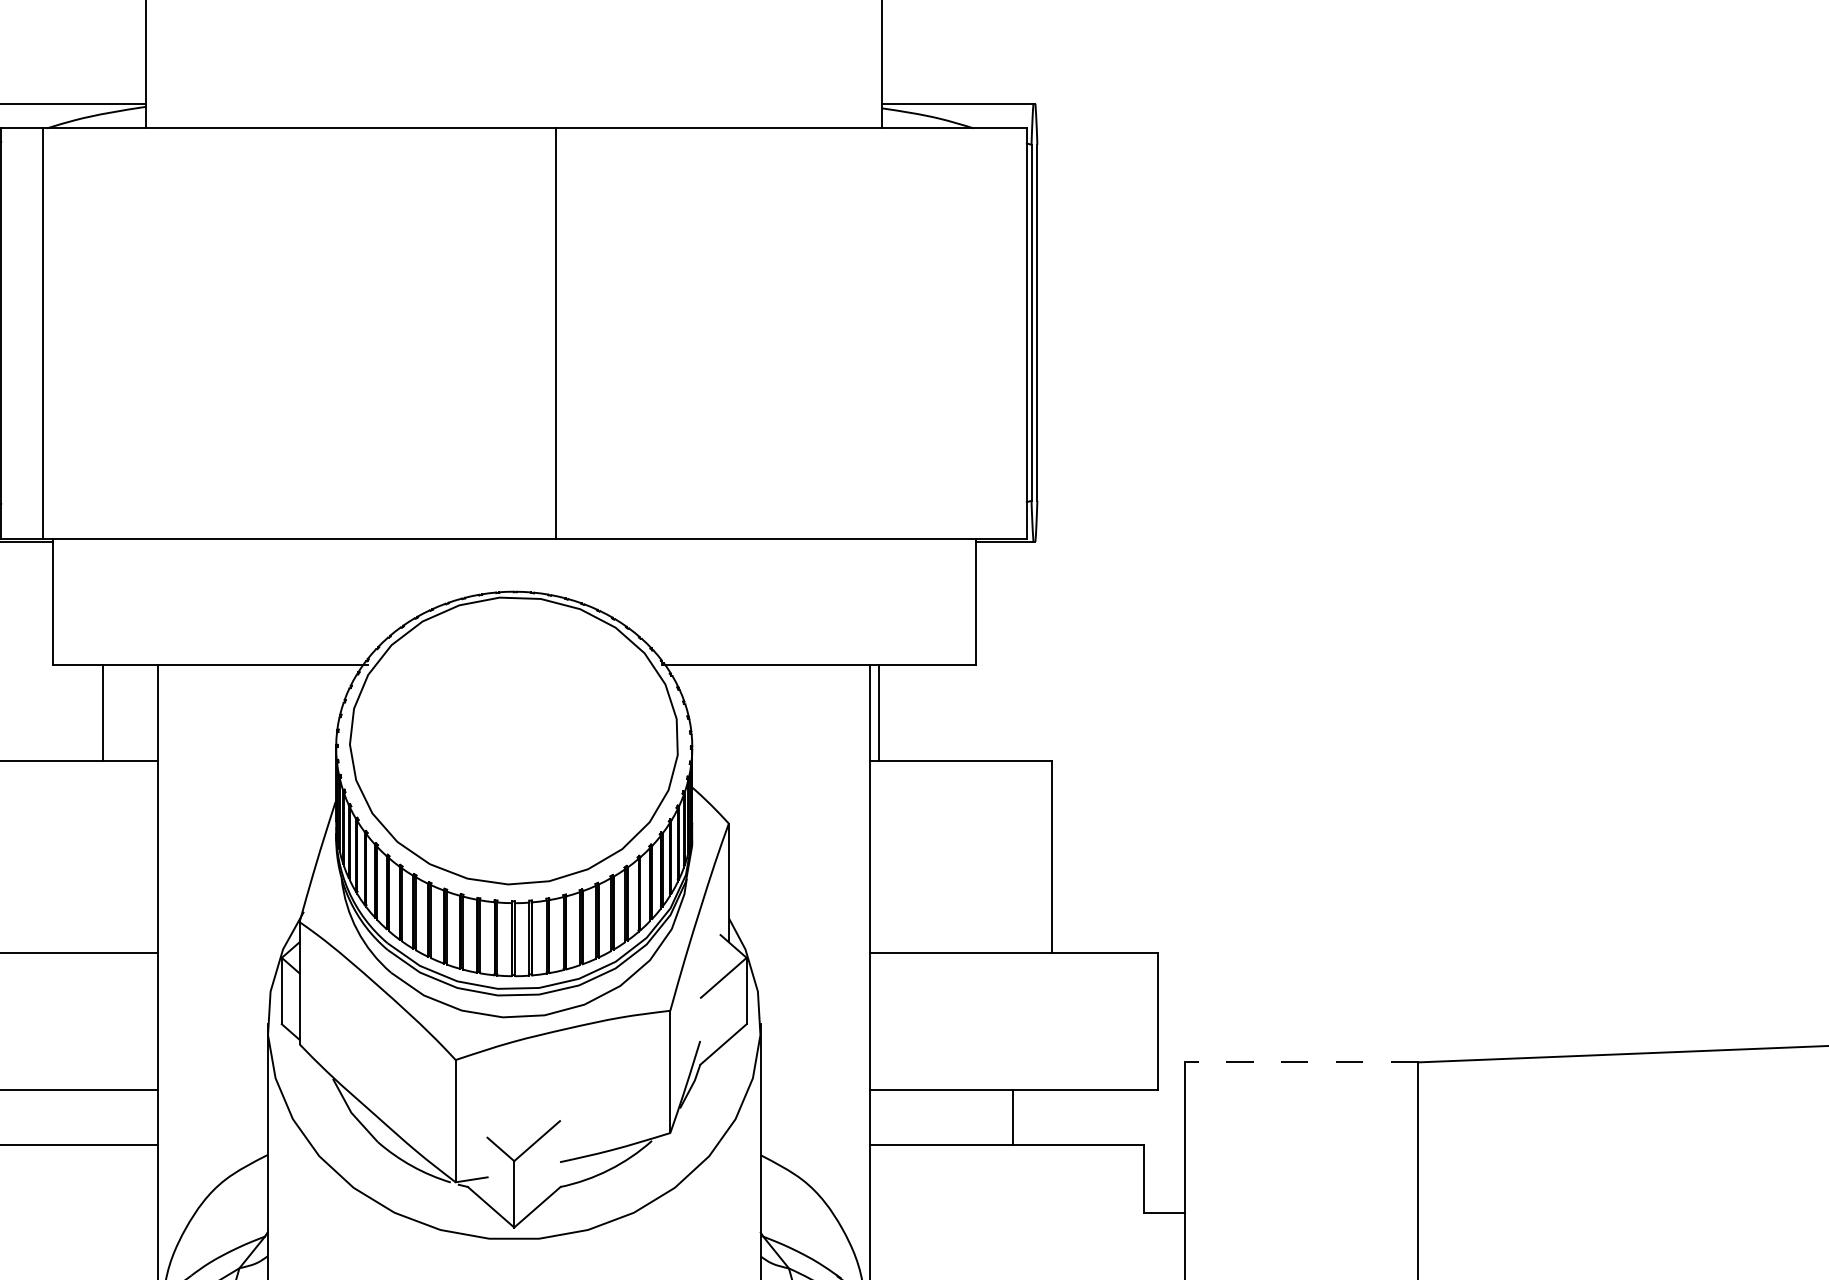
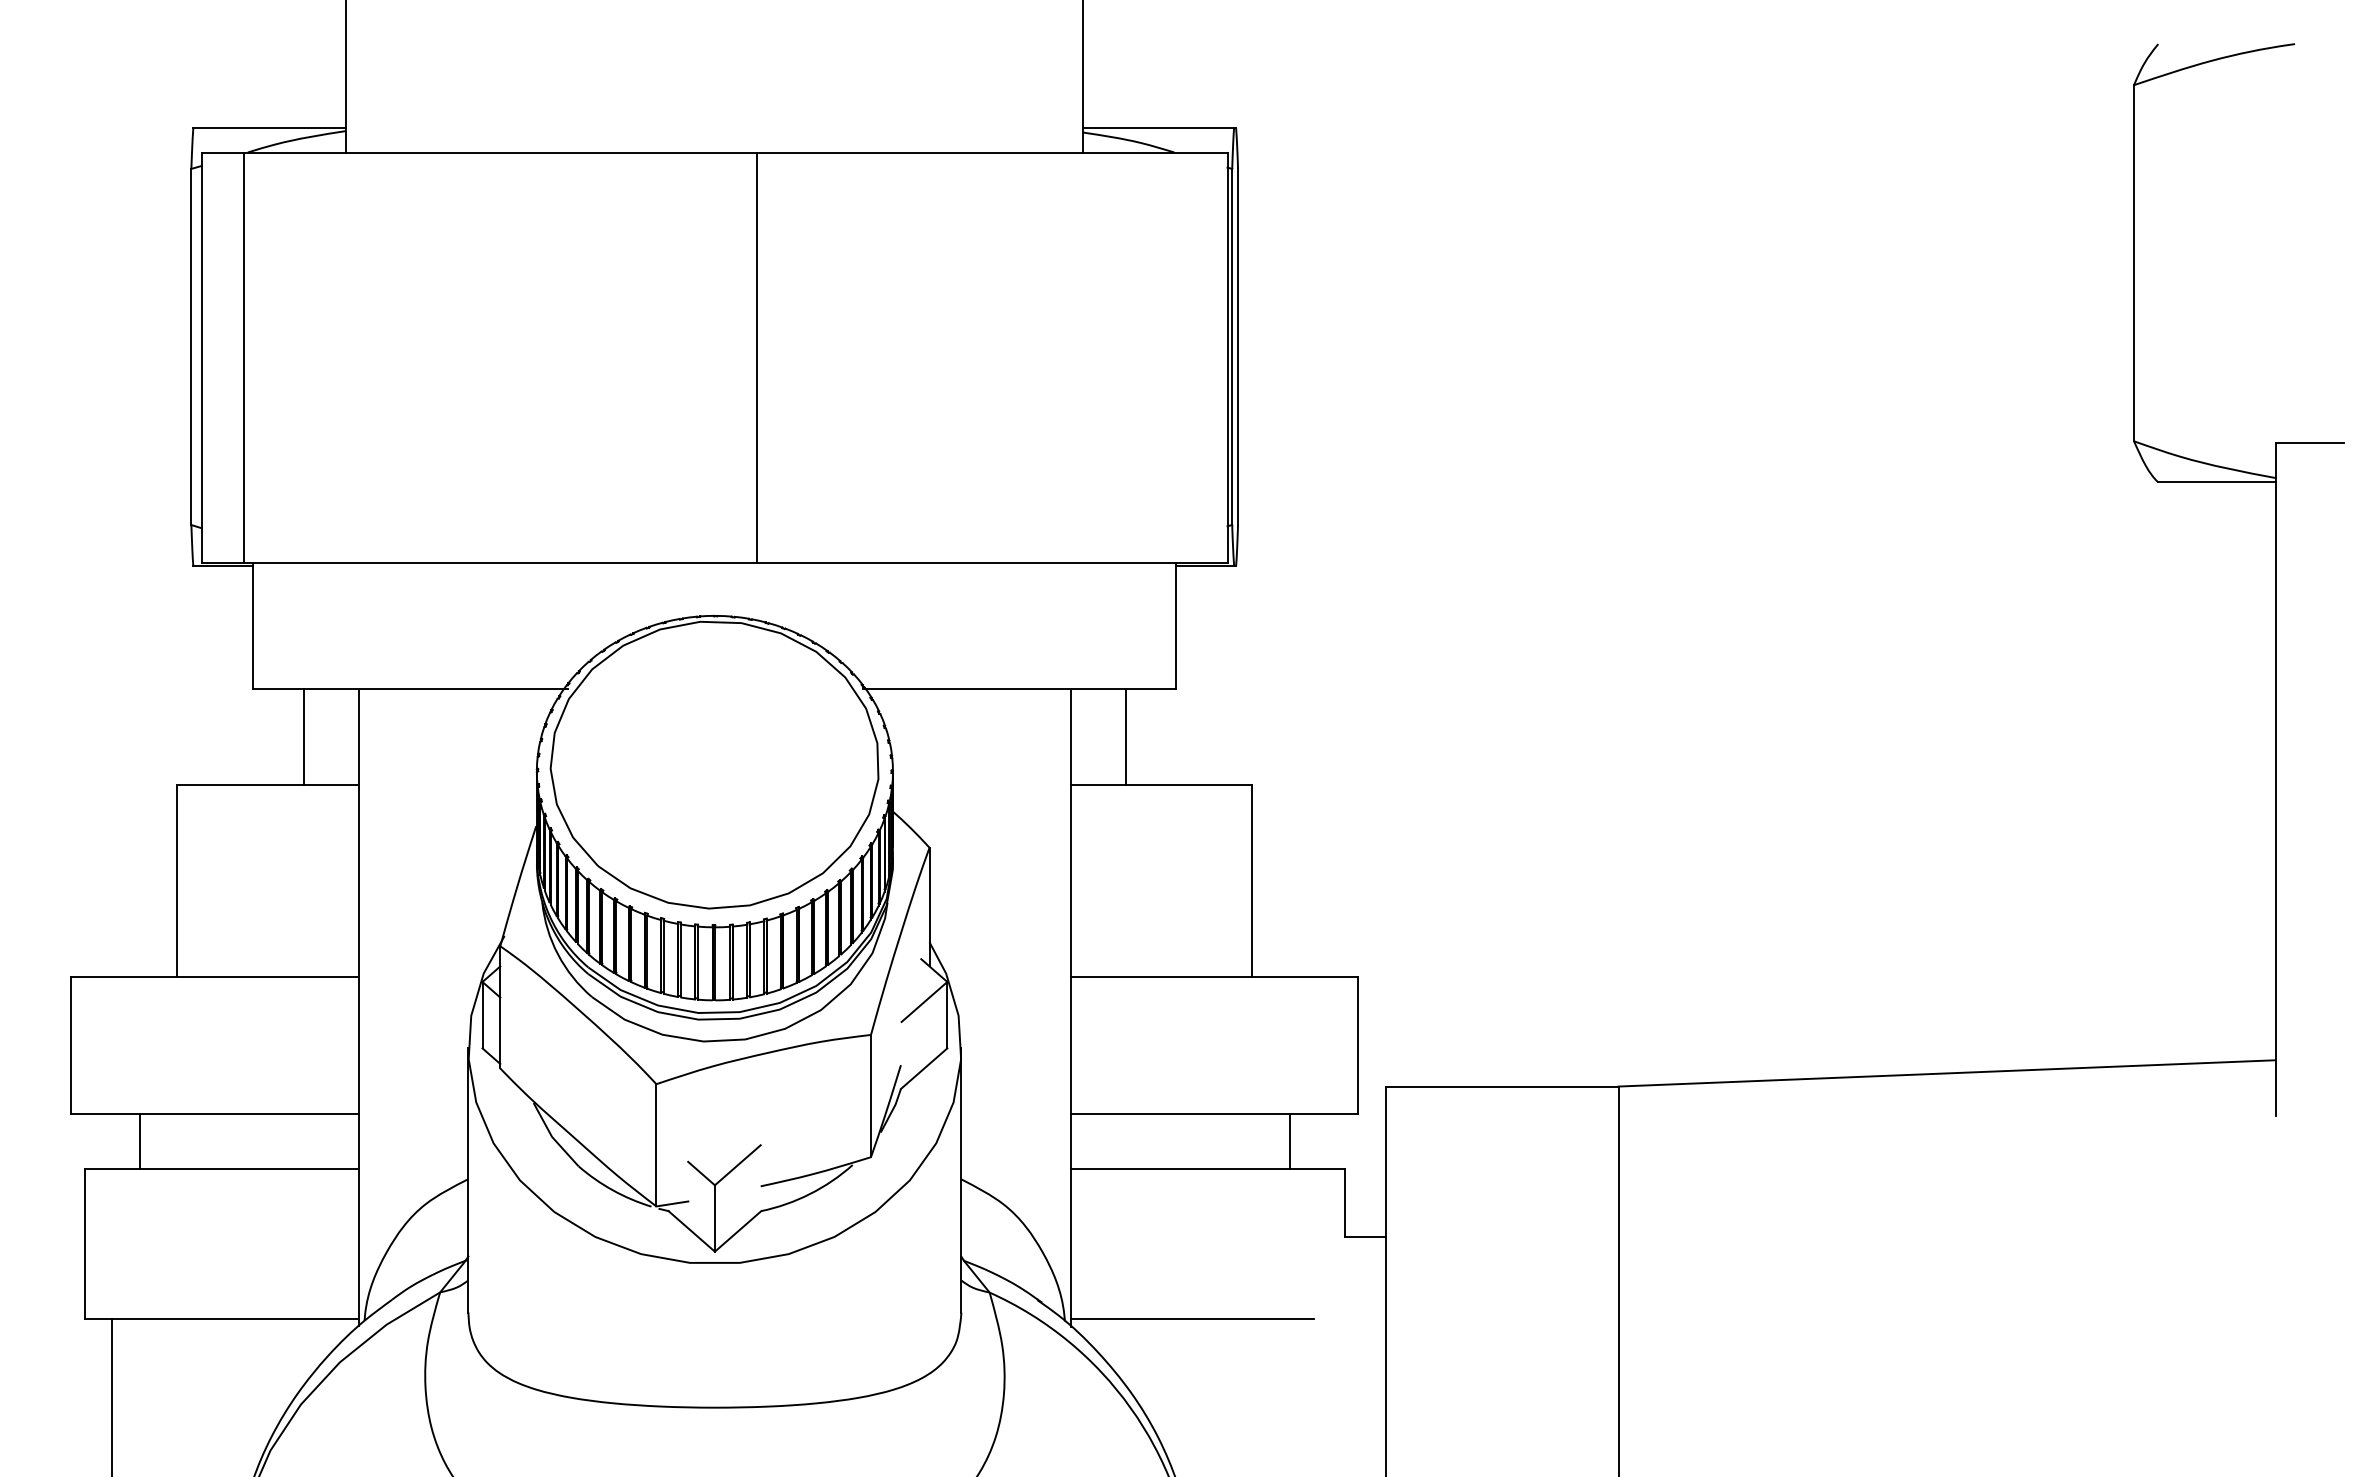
line: (878, 713) -> (1125, 737), moved
line: (1300, 1062) -> (1501, 1086), dashed -> solid
line: (1012, 1116) -> (1289, 1140), moved

